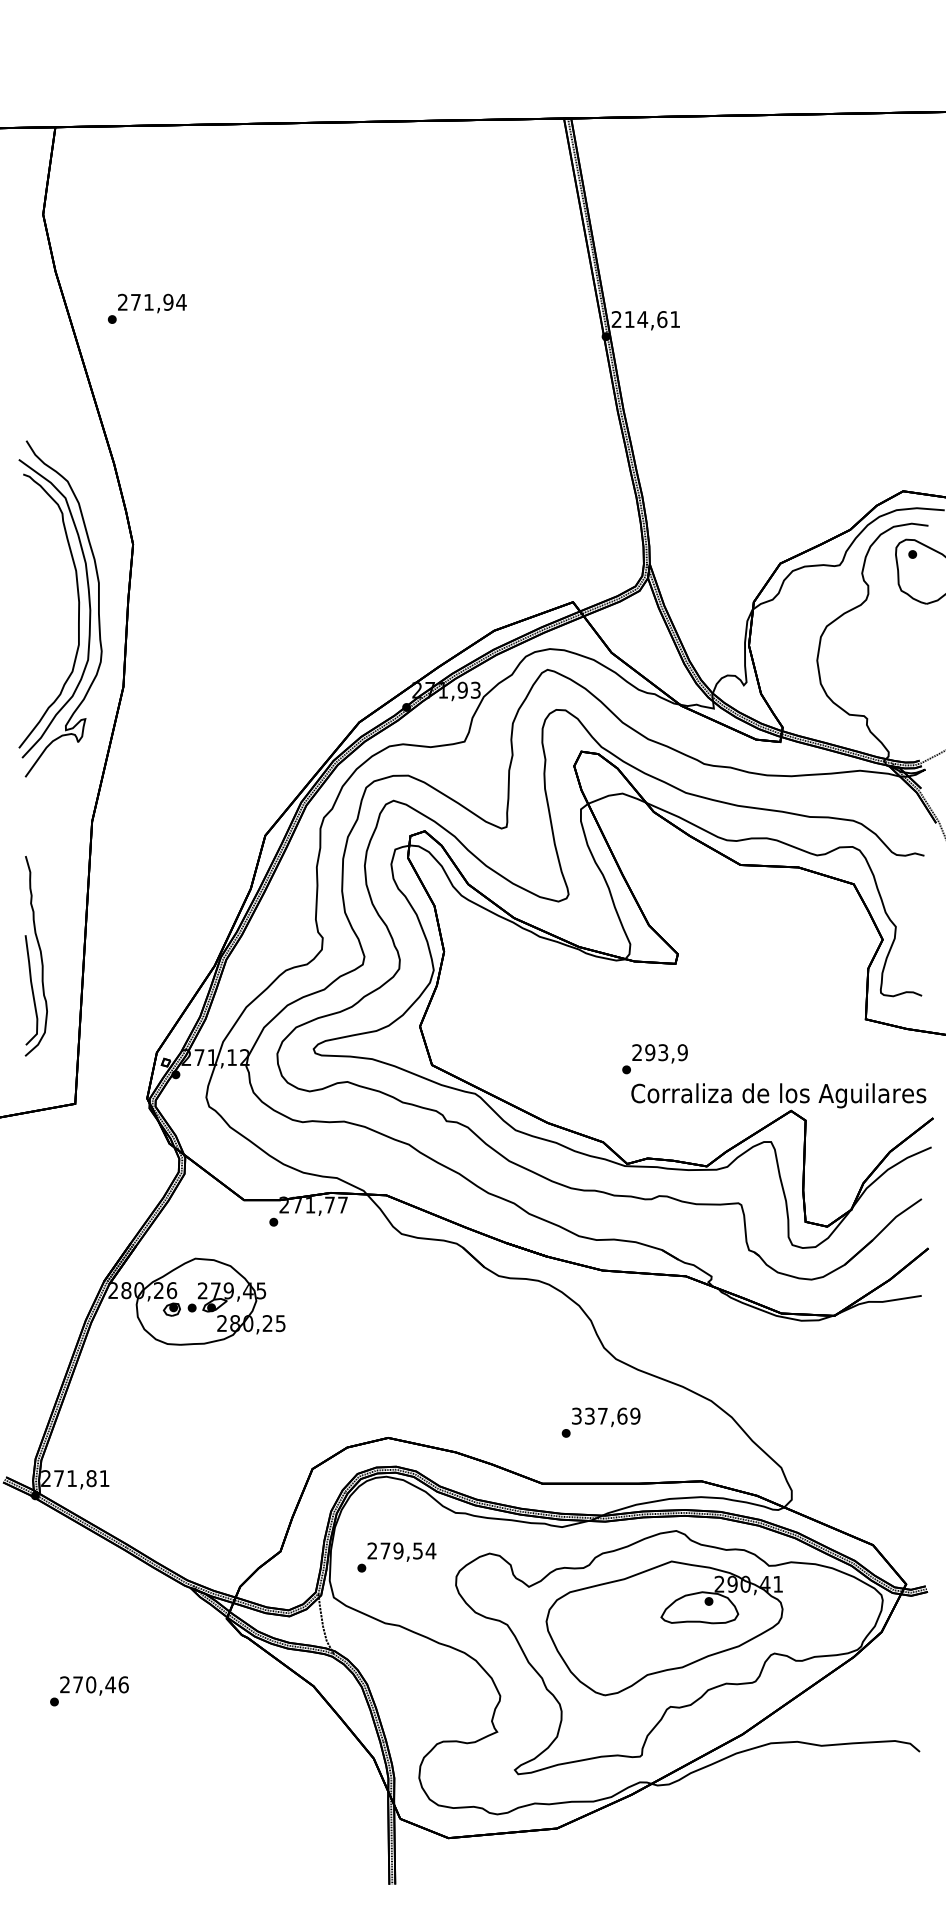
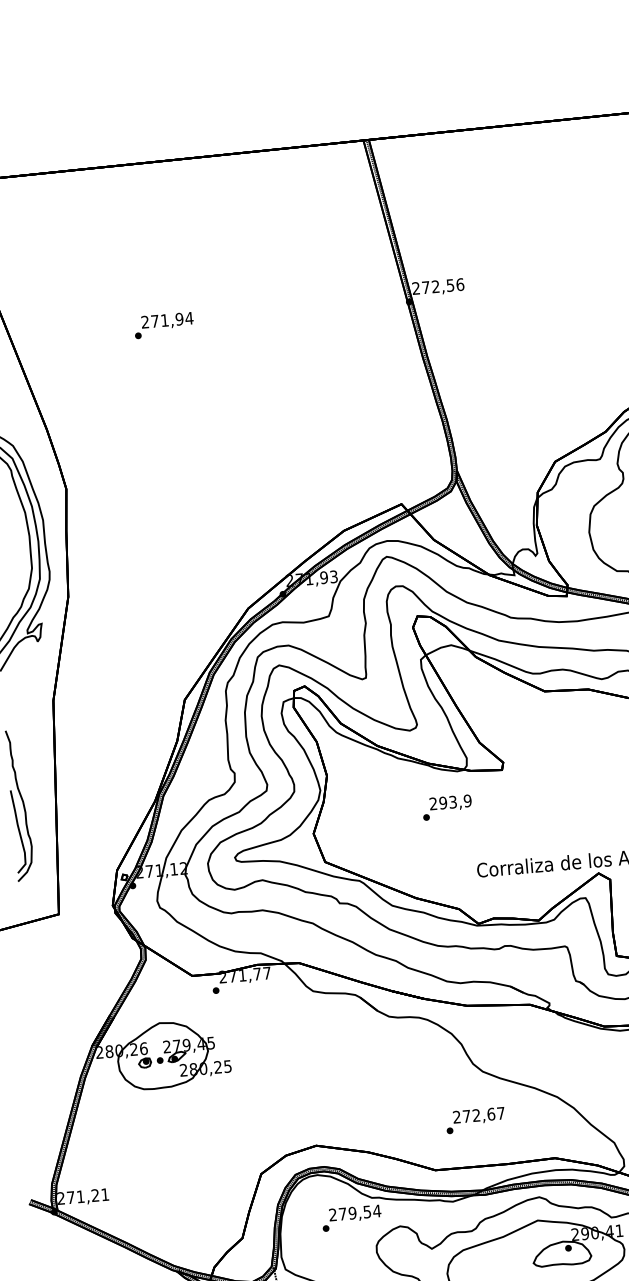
text: (147, 308) -> (164, 325), moved
text: (652, 319) -> (443, 286), 214,61 -> 272,56
text: (654, 1059) -> (446, 807), moved
text: (606, 1415) -> (479, 1114), 337,69 -> 272,67
text: (91, 1478) -> (95, 1195), 271,81 -> 271,21
text: (396, 1557) -> (351, 1218), moved

